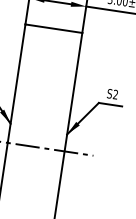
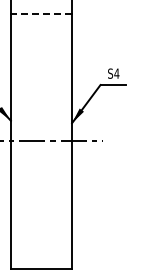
line: (53, 28) -> (41, 13), solid -> dashed
text: (115, 94) -> (116, 73), S2 -> S4

